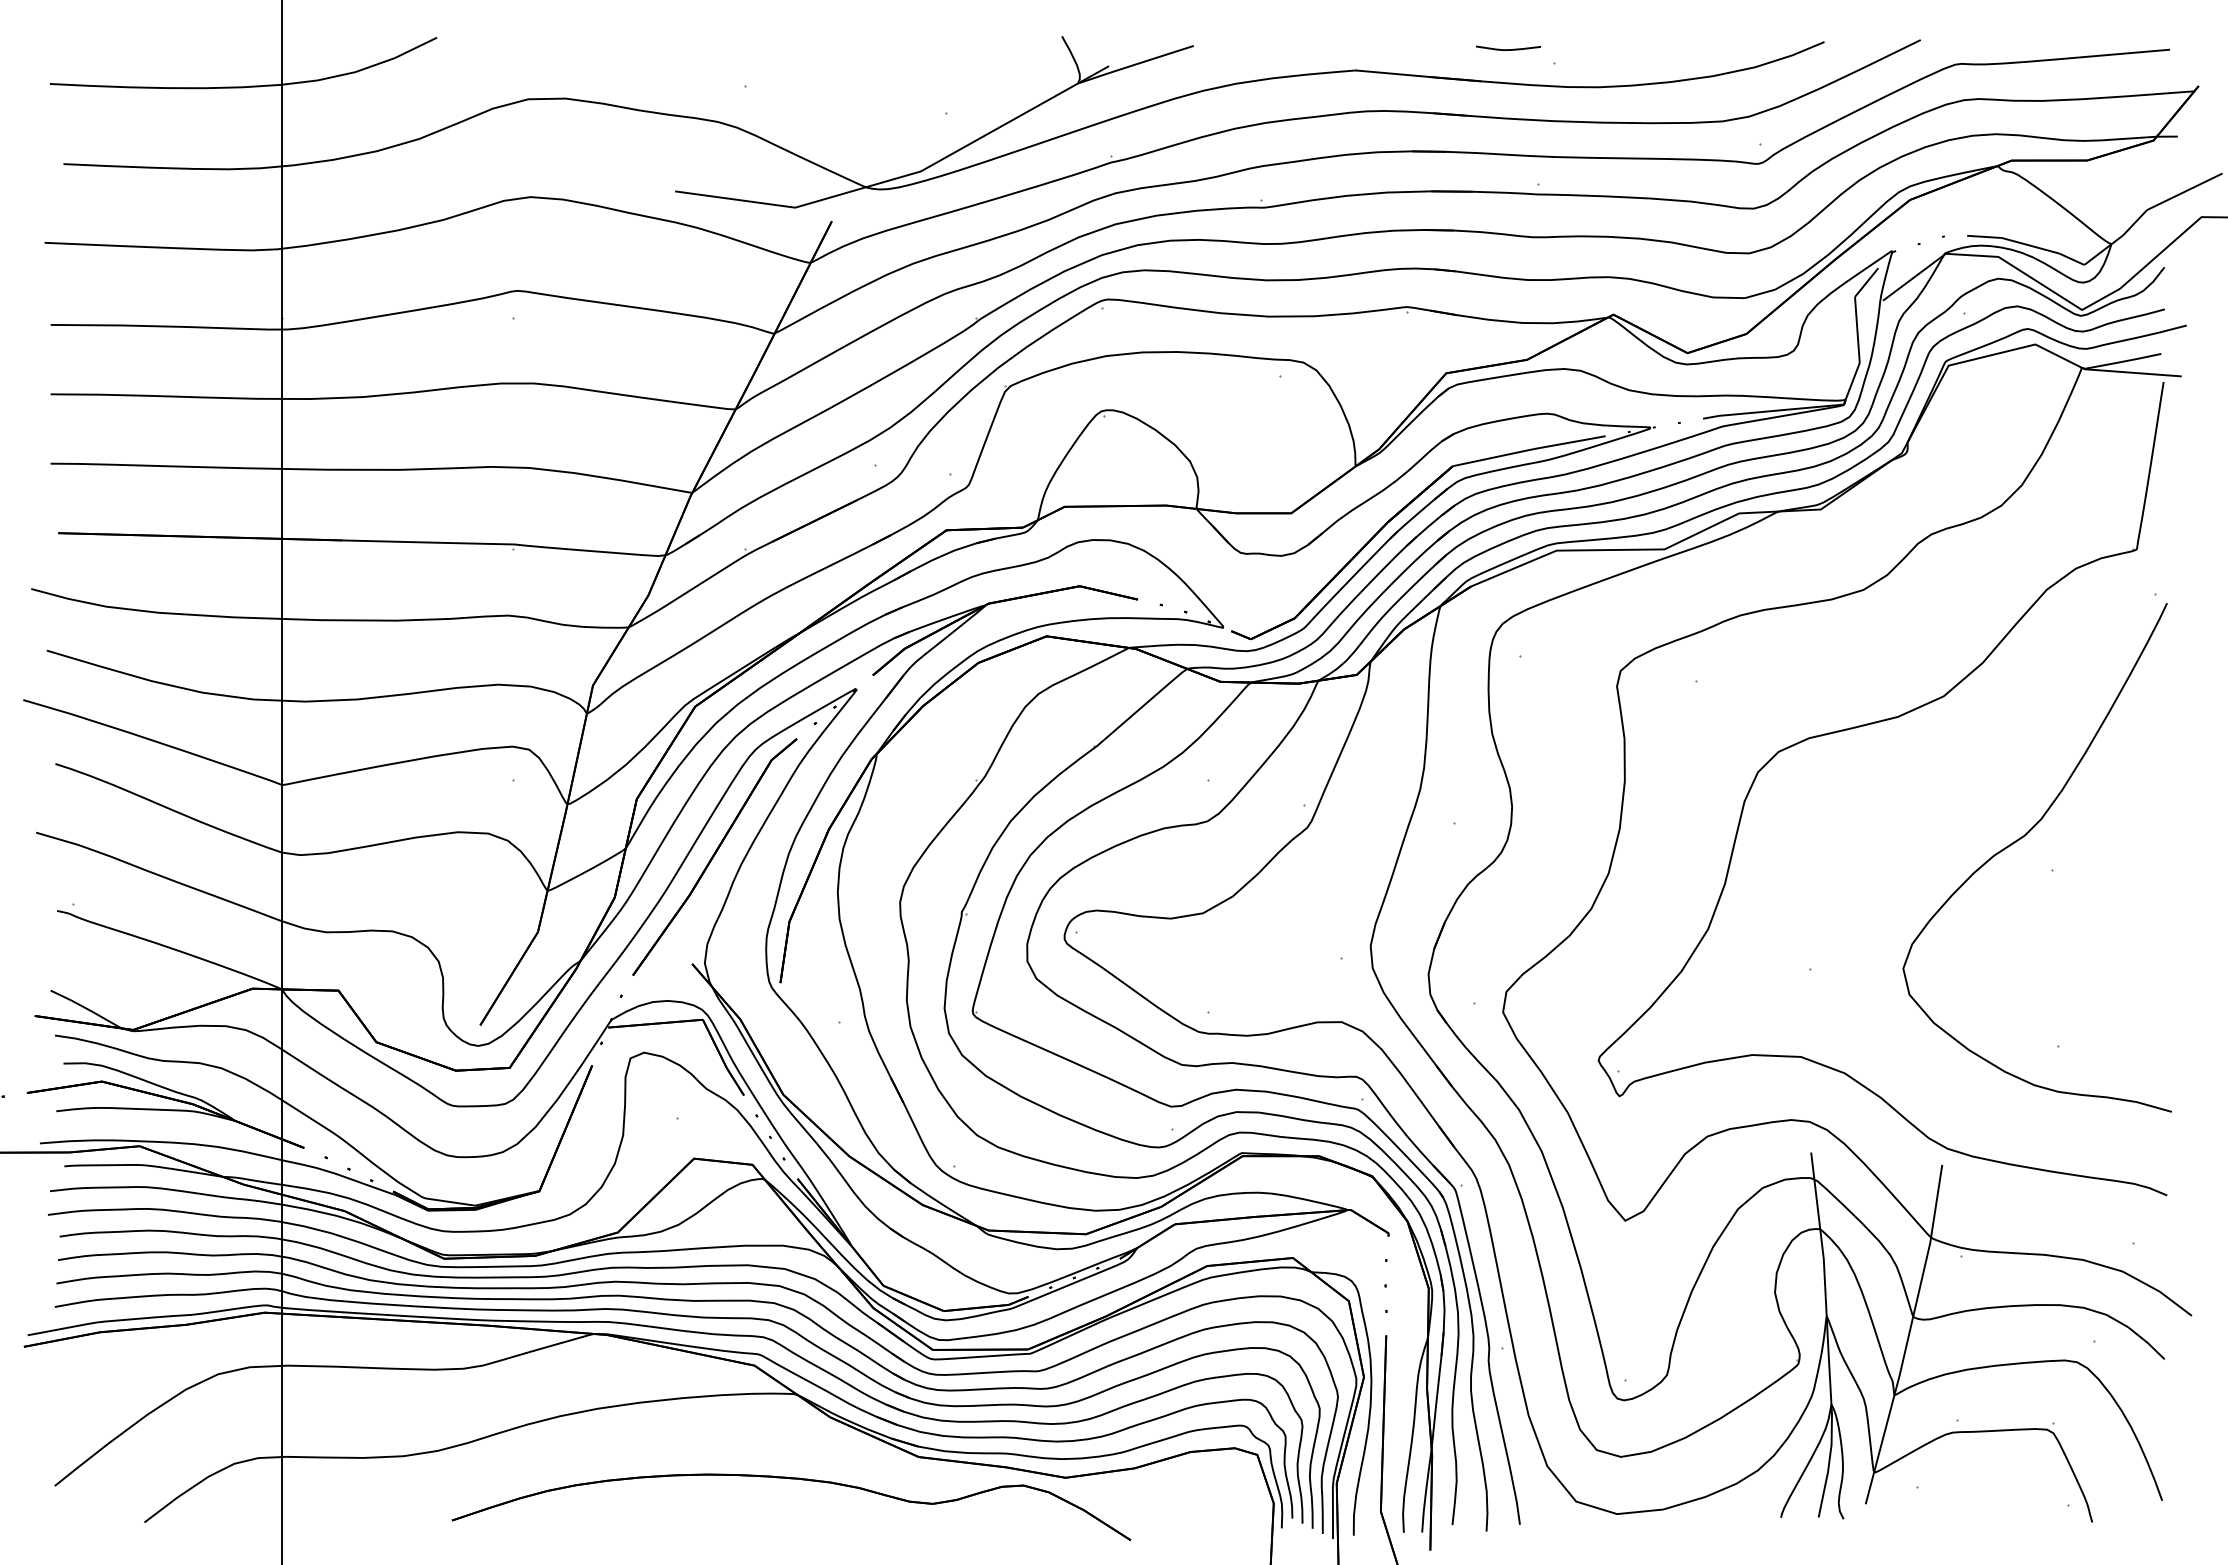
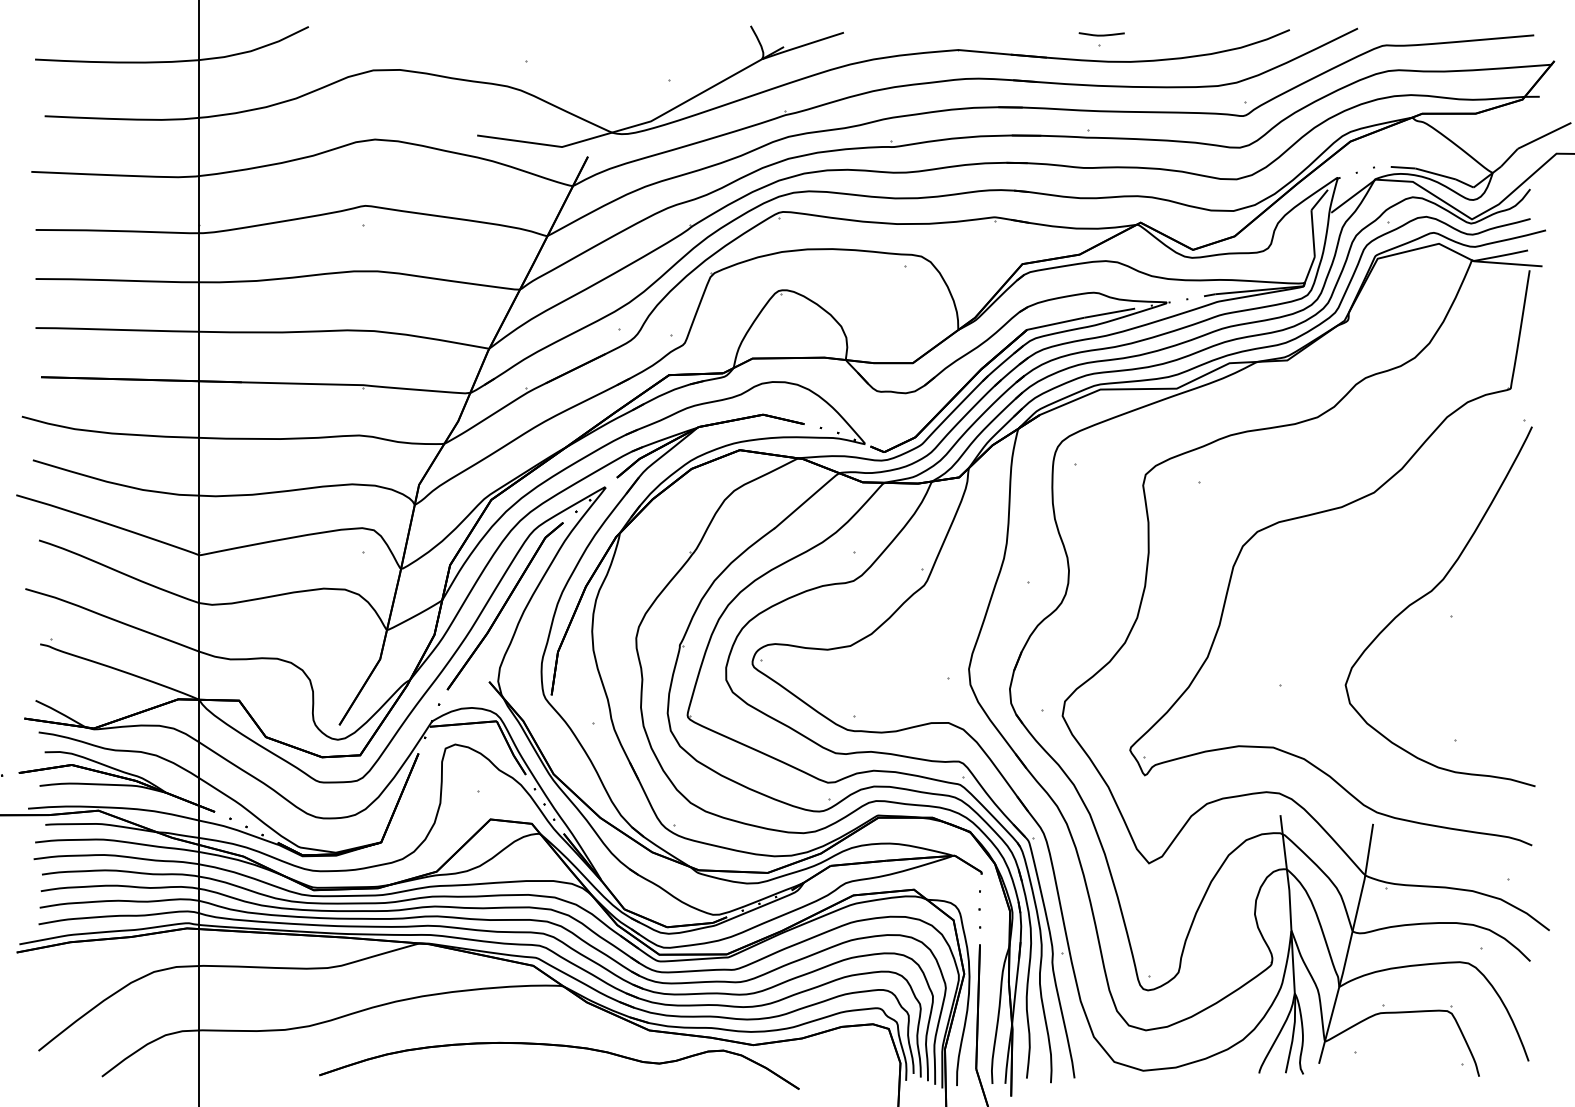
curve: (1508, 49) -> (1101, 35), moved

